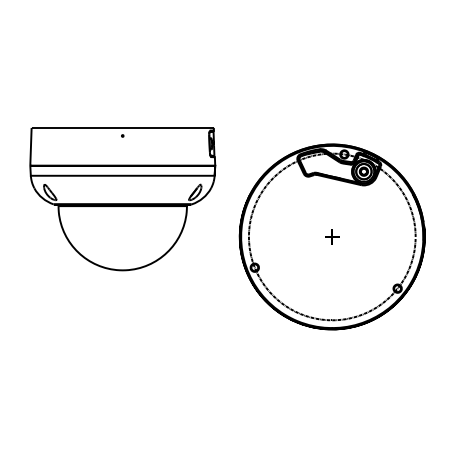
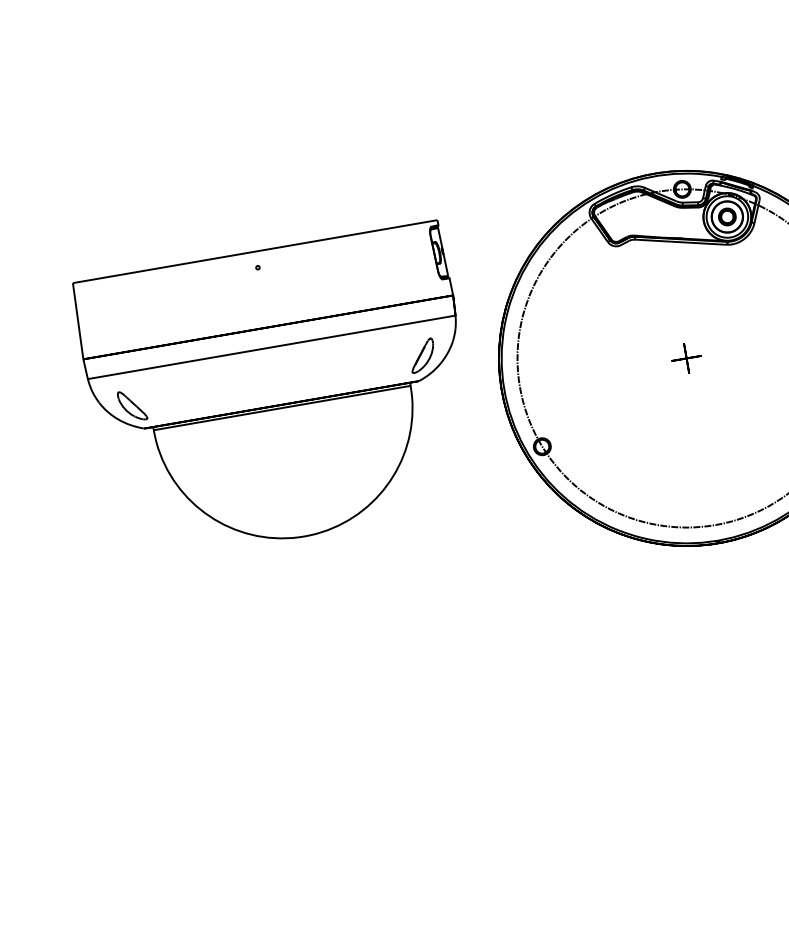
part: (122, 199) -> (279, 394), moved

